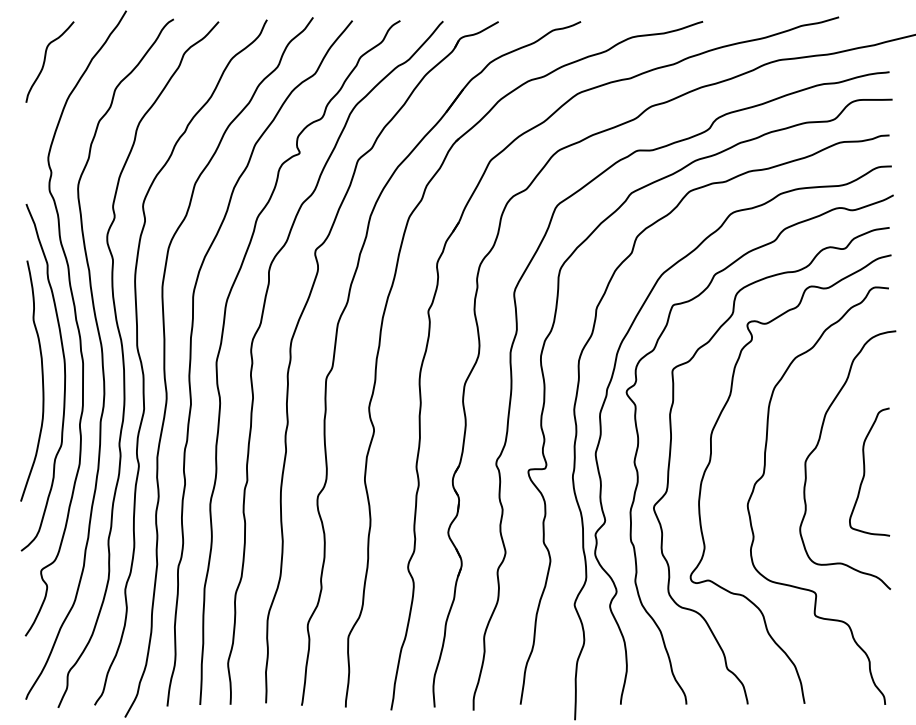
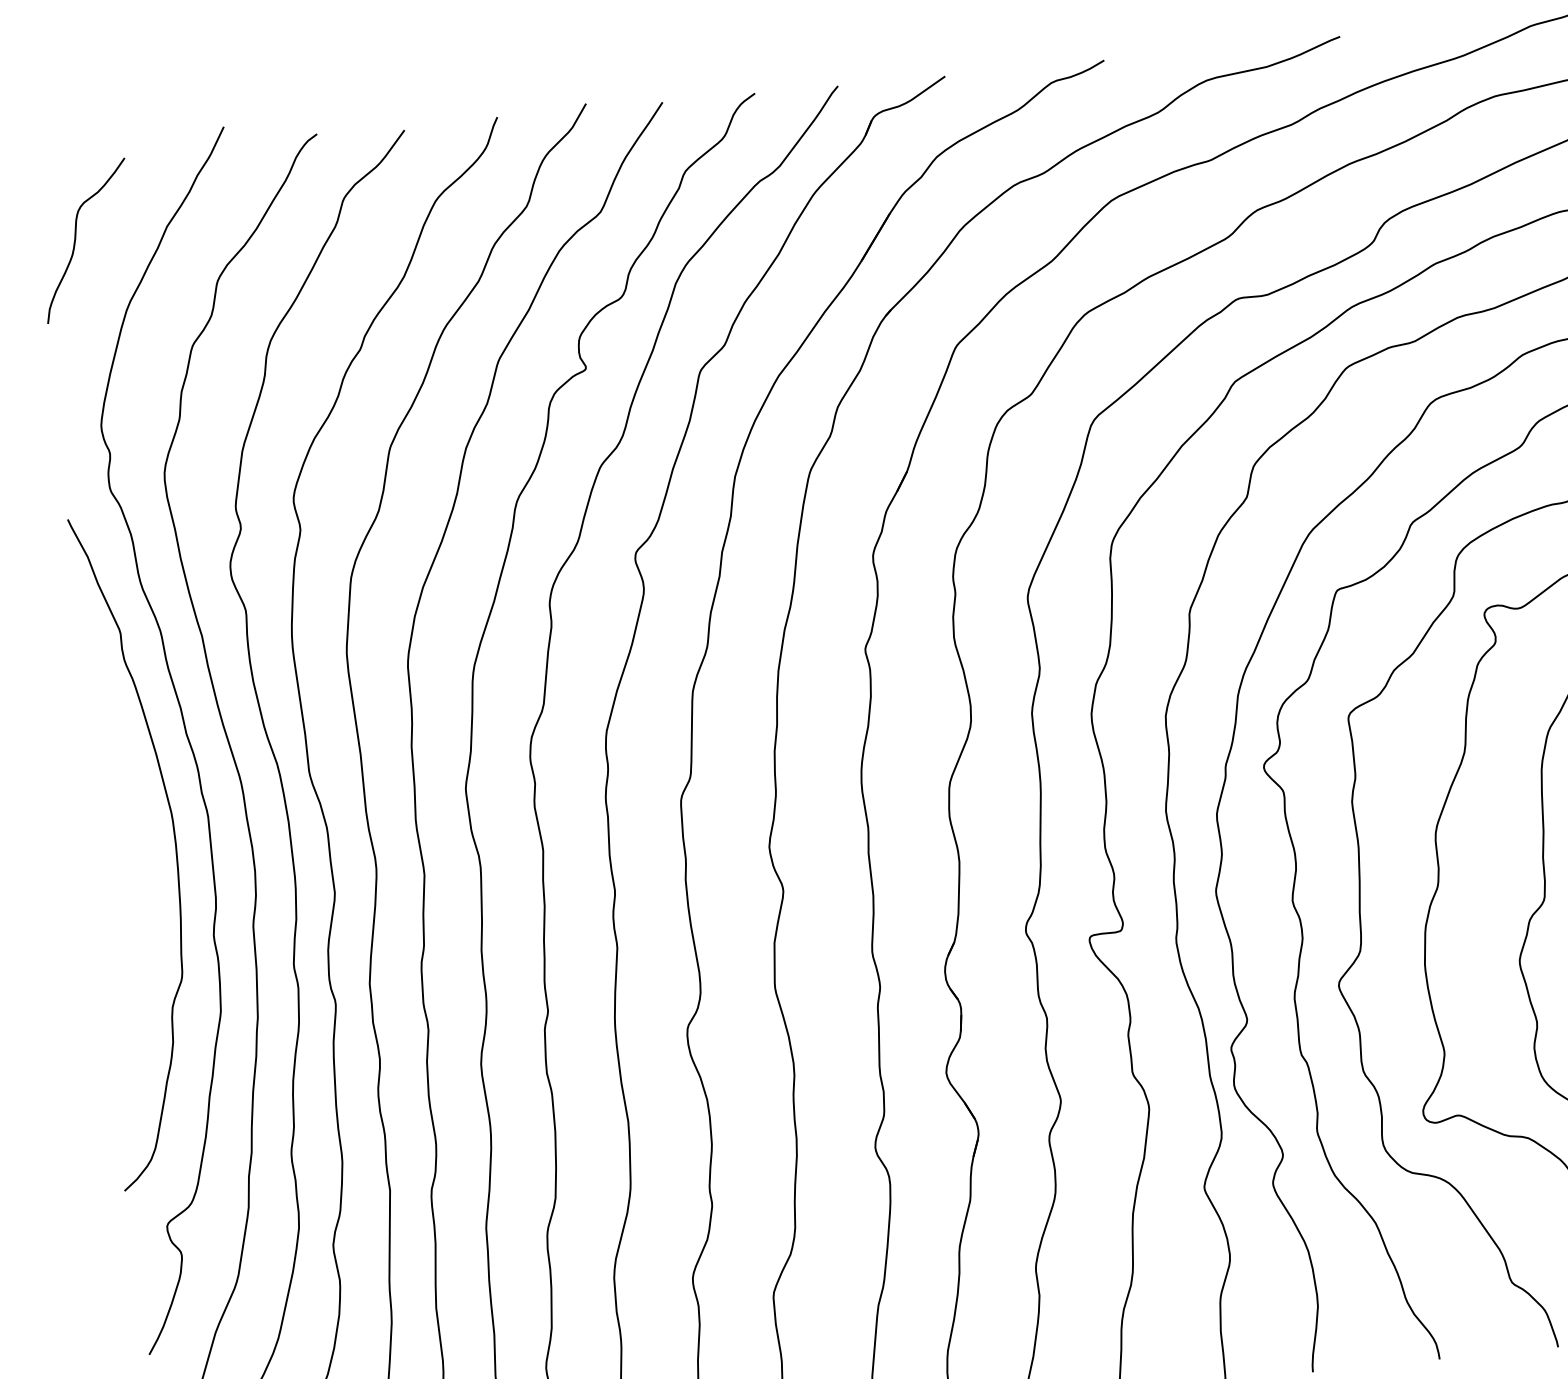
curve: (41, 376) -> (130, 849), removed

